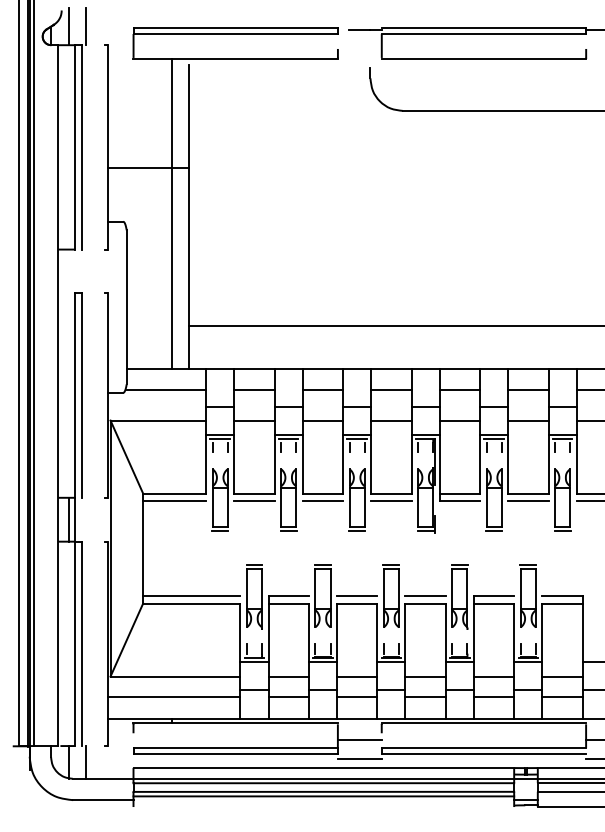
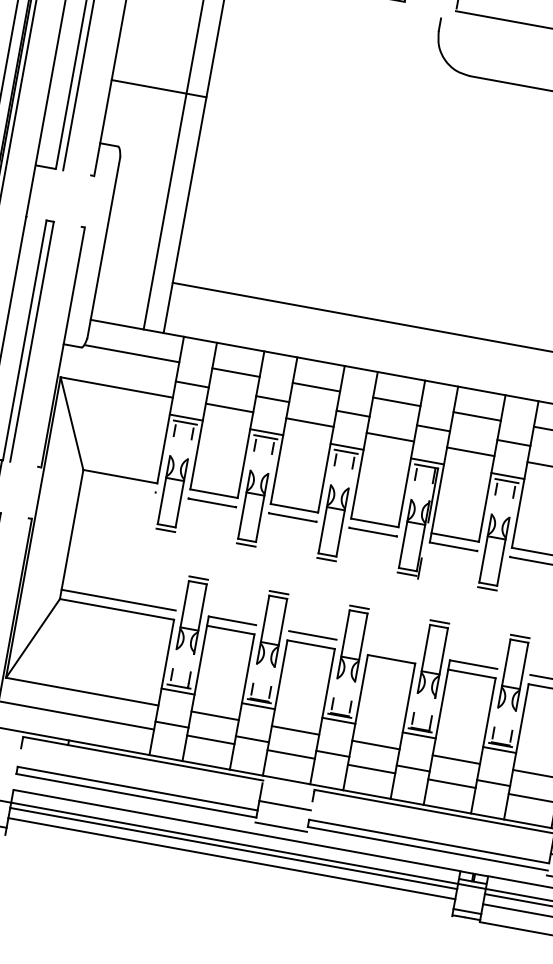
line: (174, 501) -> (118, 485), removed
line: (425, 595) -> (393, 649), removed
line: (323, 796) -> (230, 864), removed

